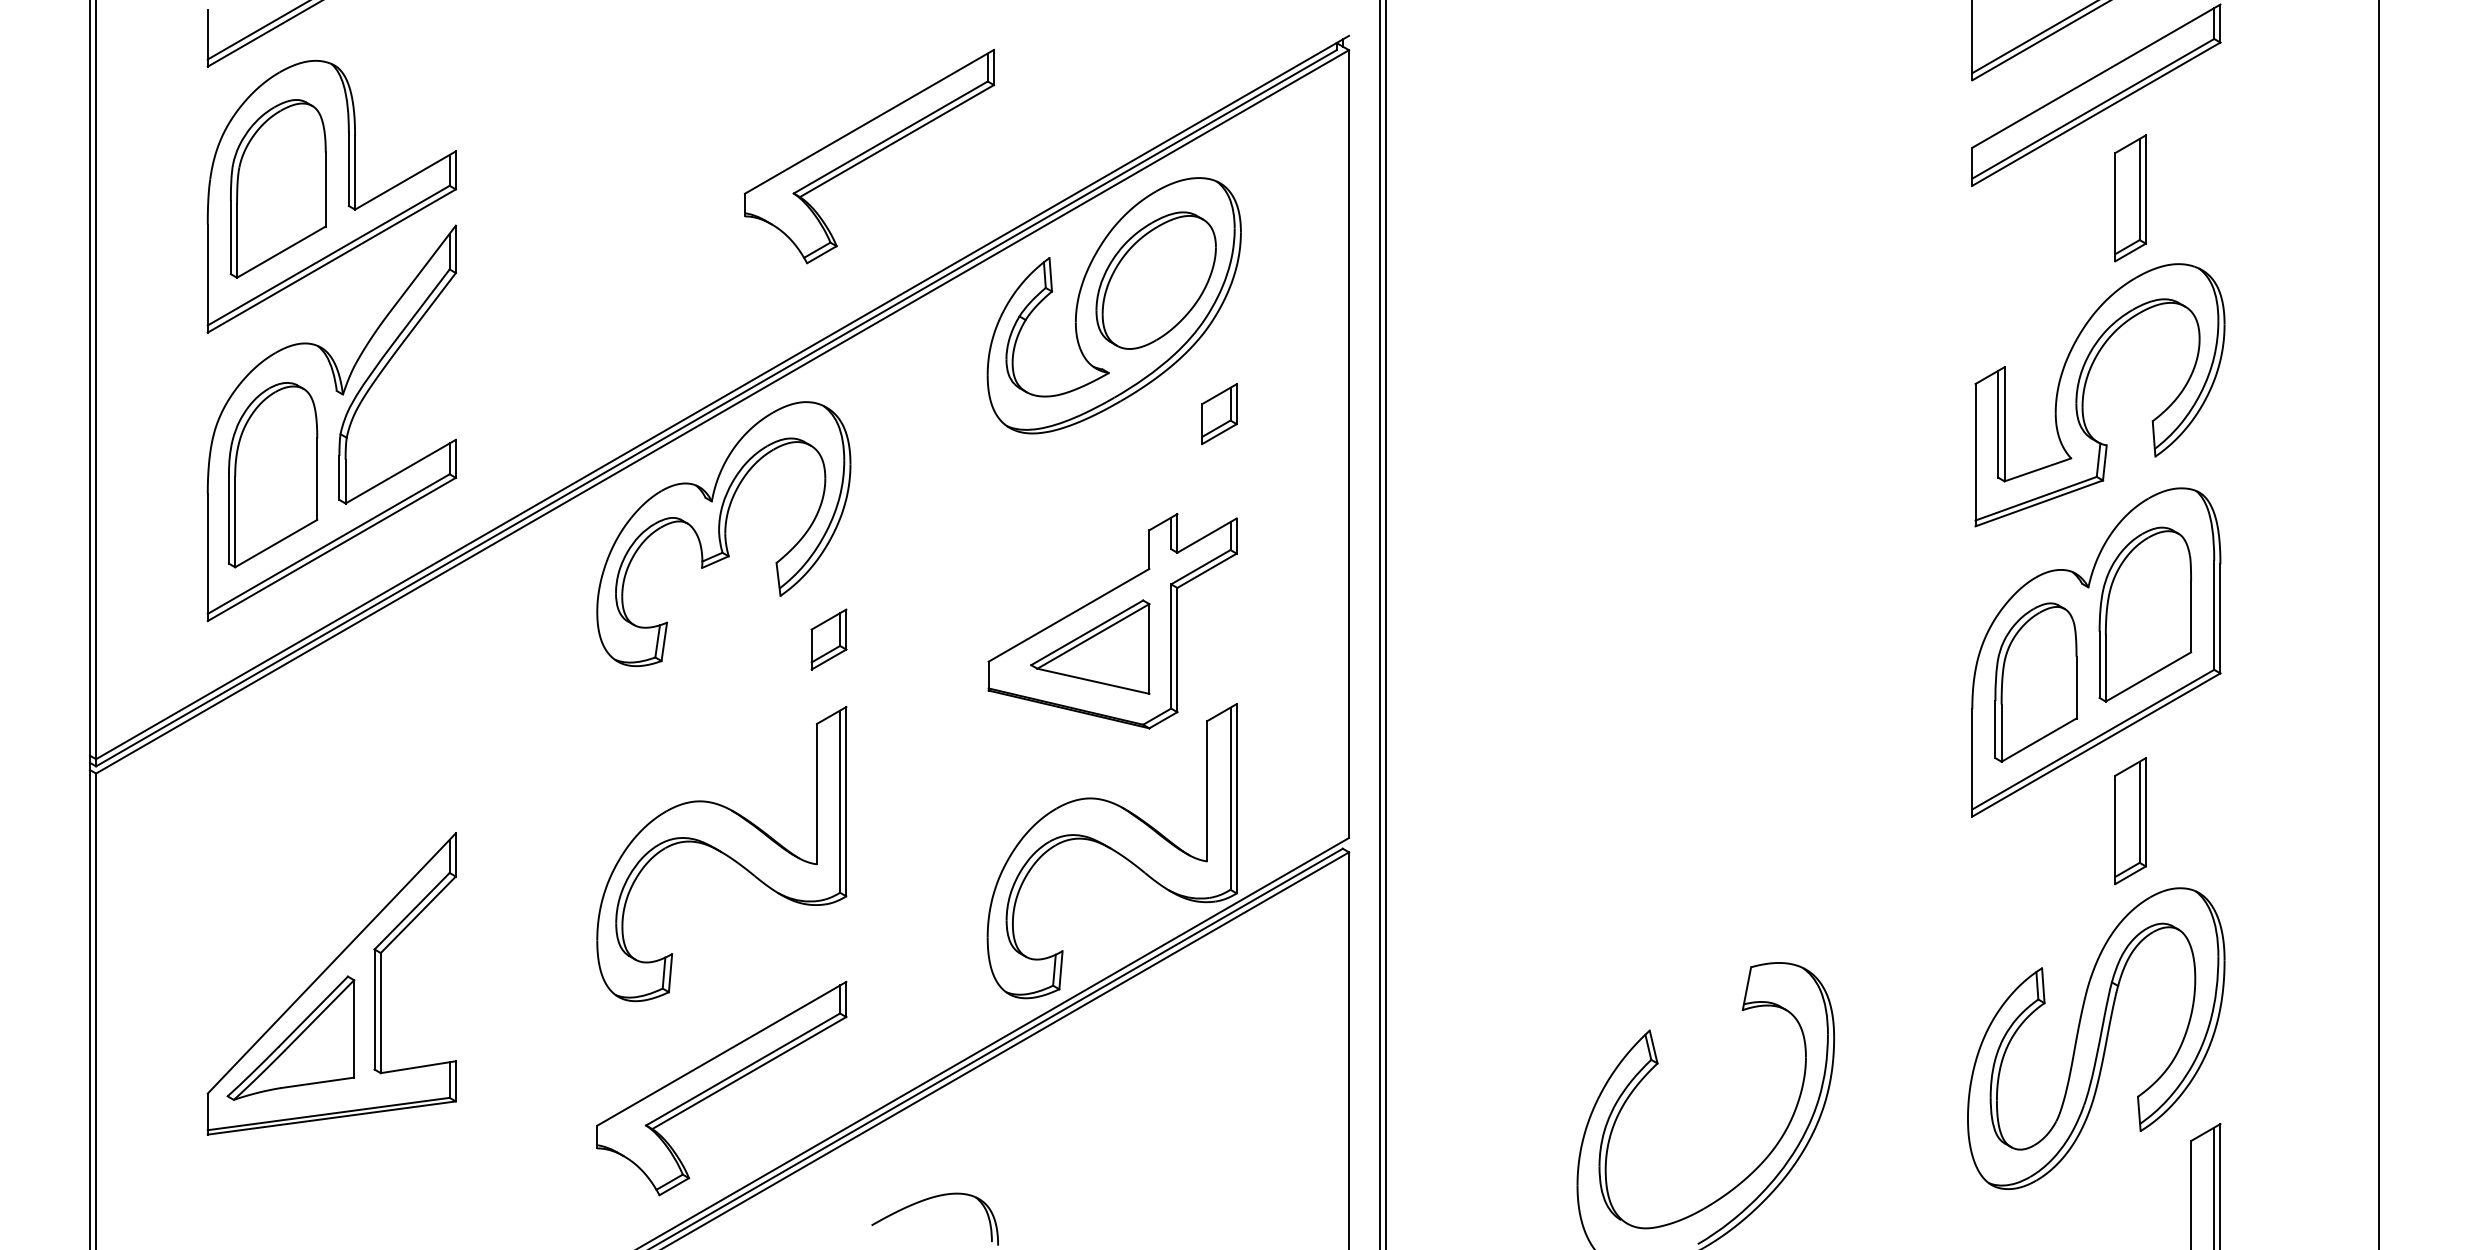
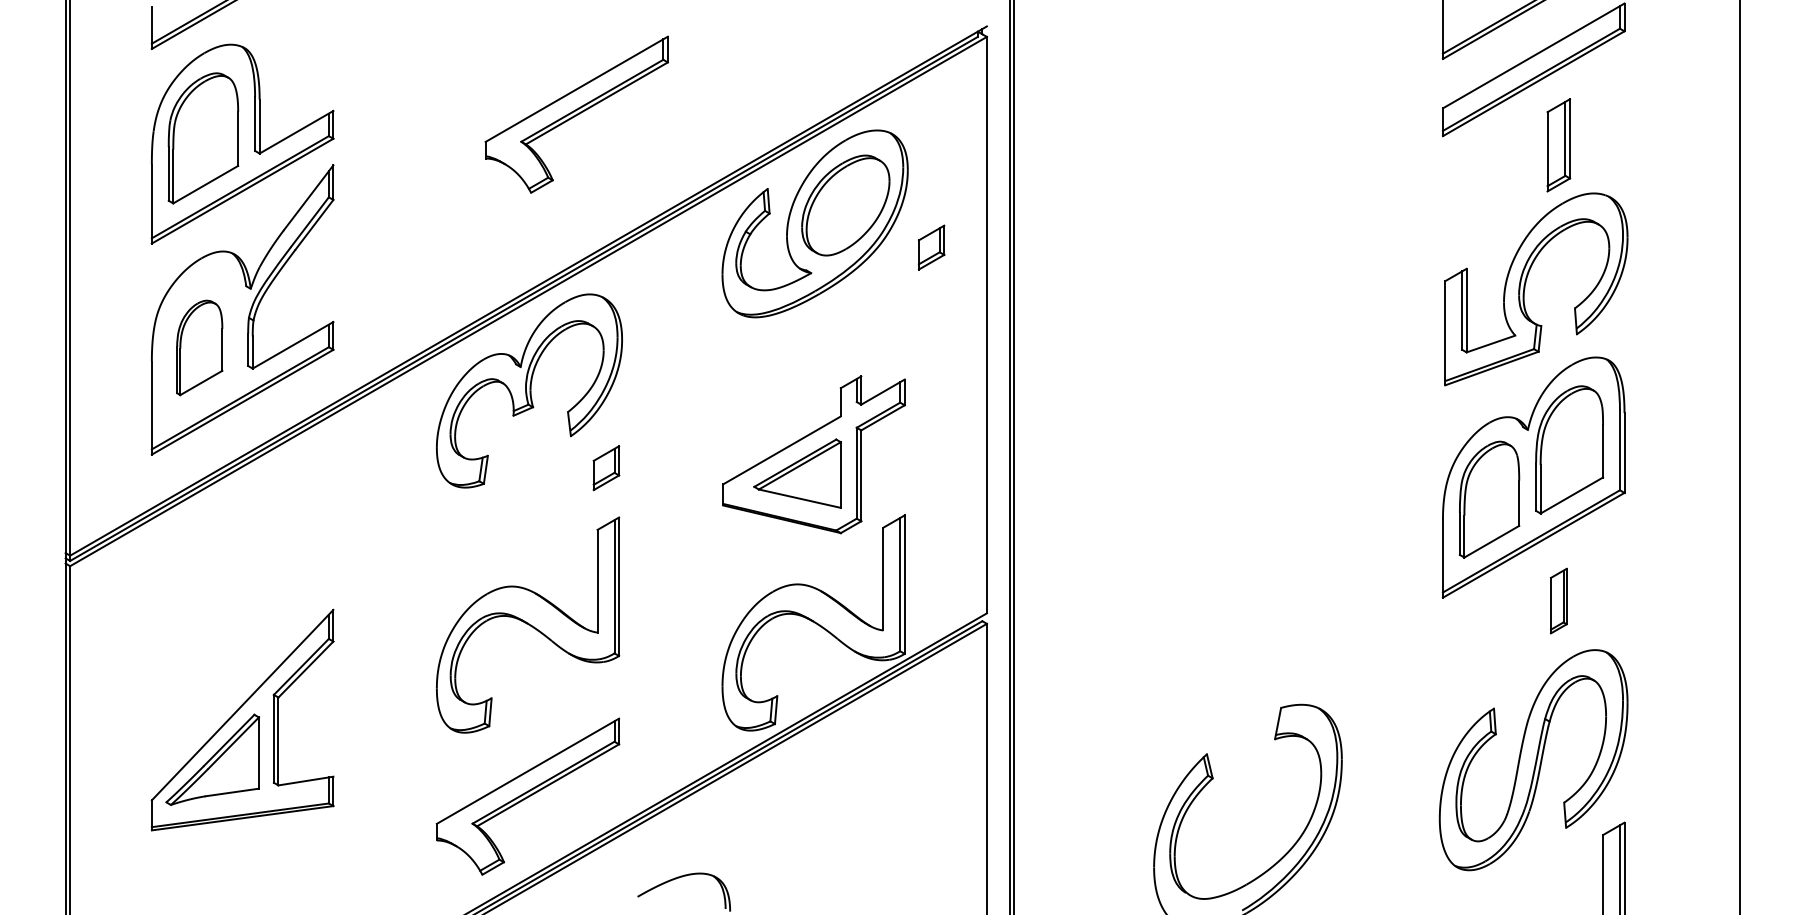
part: (869, 156) -> (576, 114), moved
part: (1219, 414) -> (931, 247), moved
part: (273, 475) -> (199, 348), size x0.7
part: (2130, 821) -> (1558, 601), size x0.7

